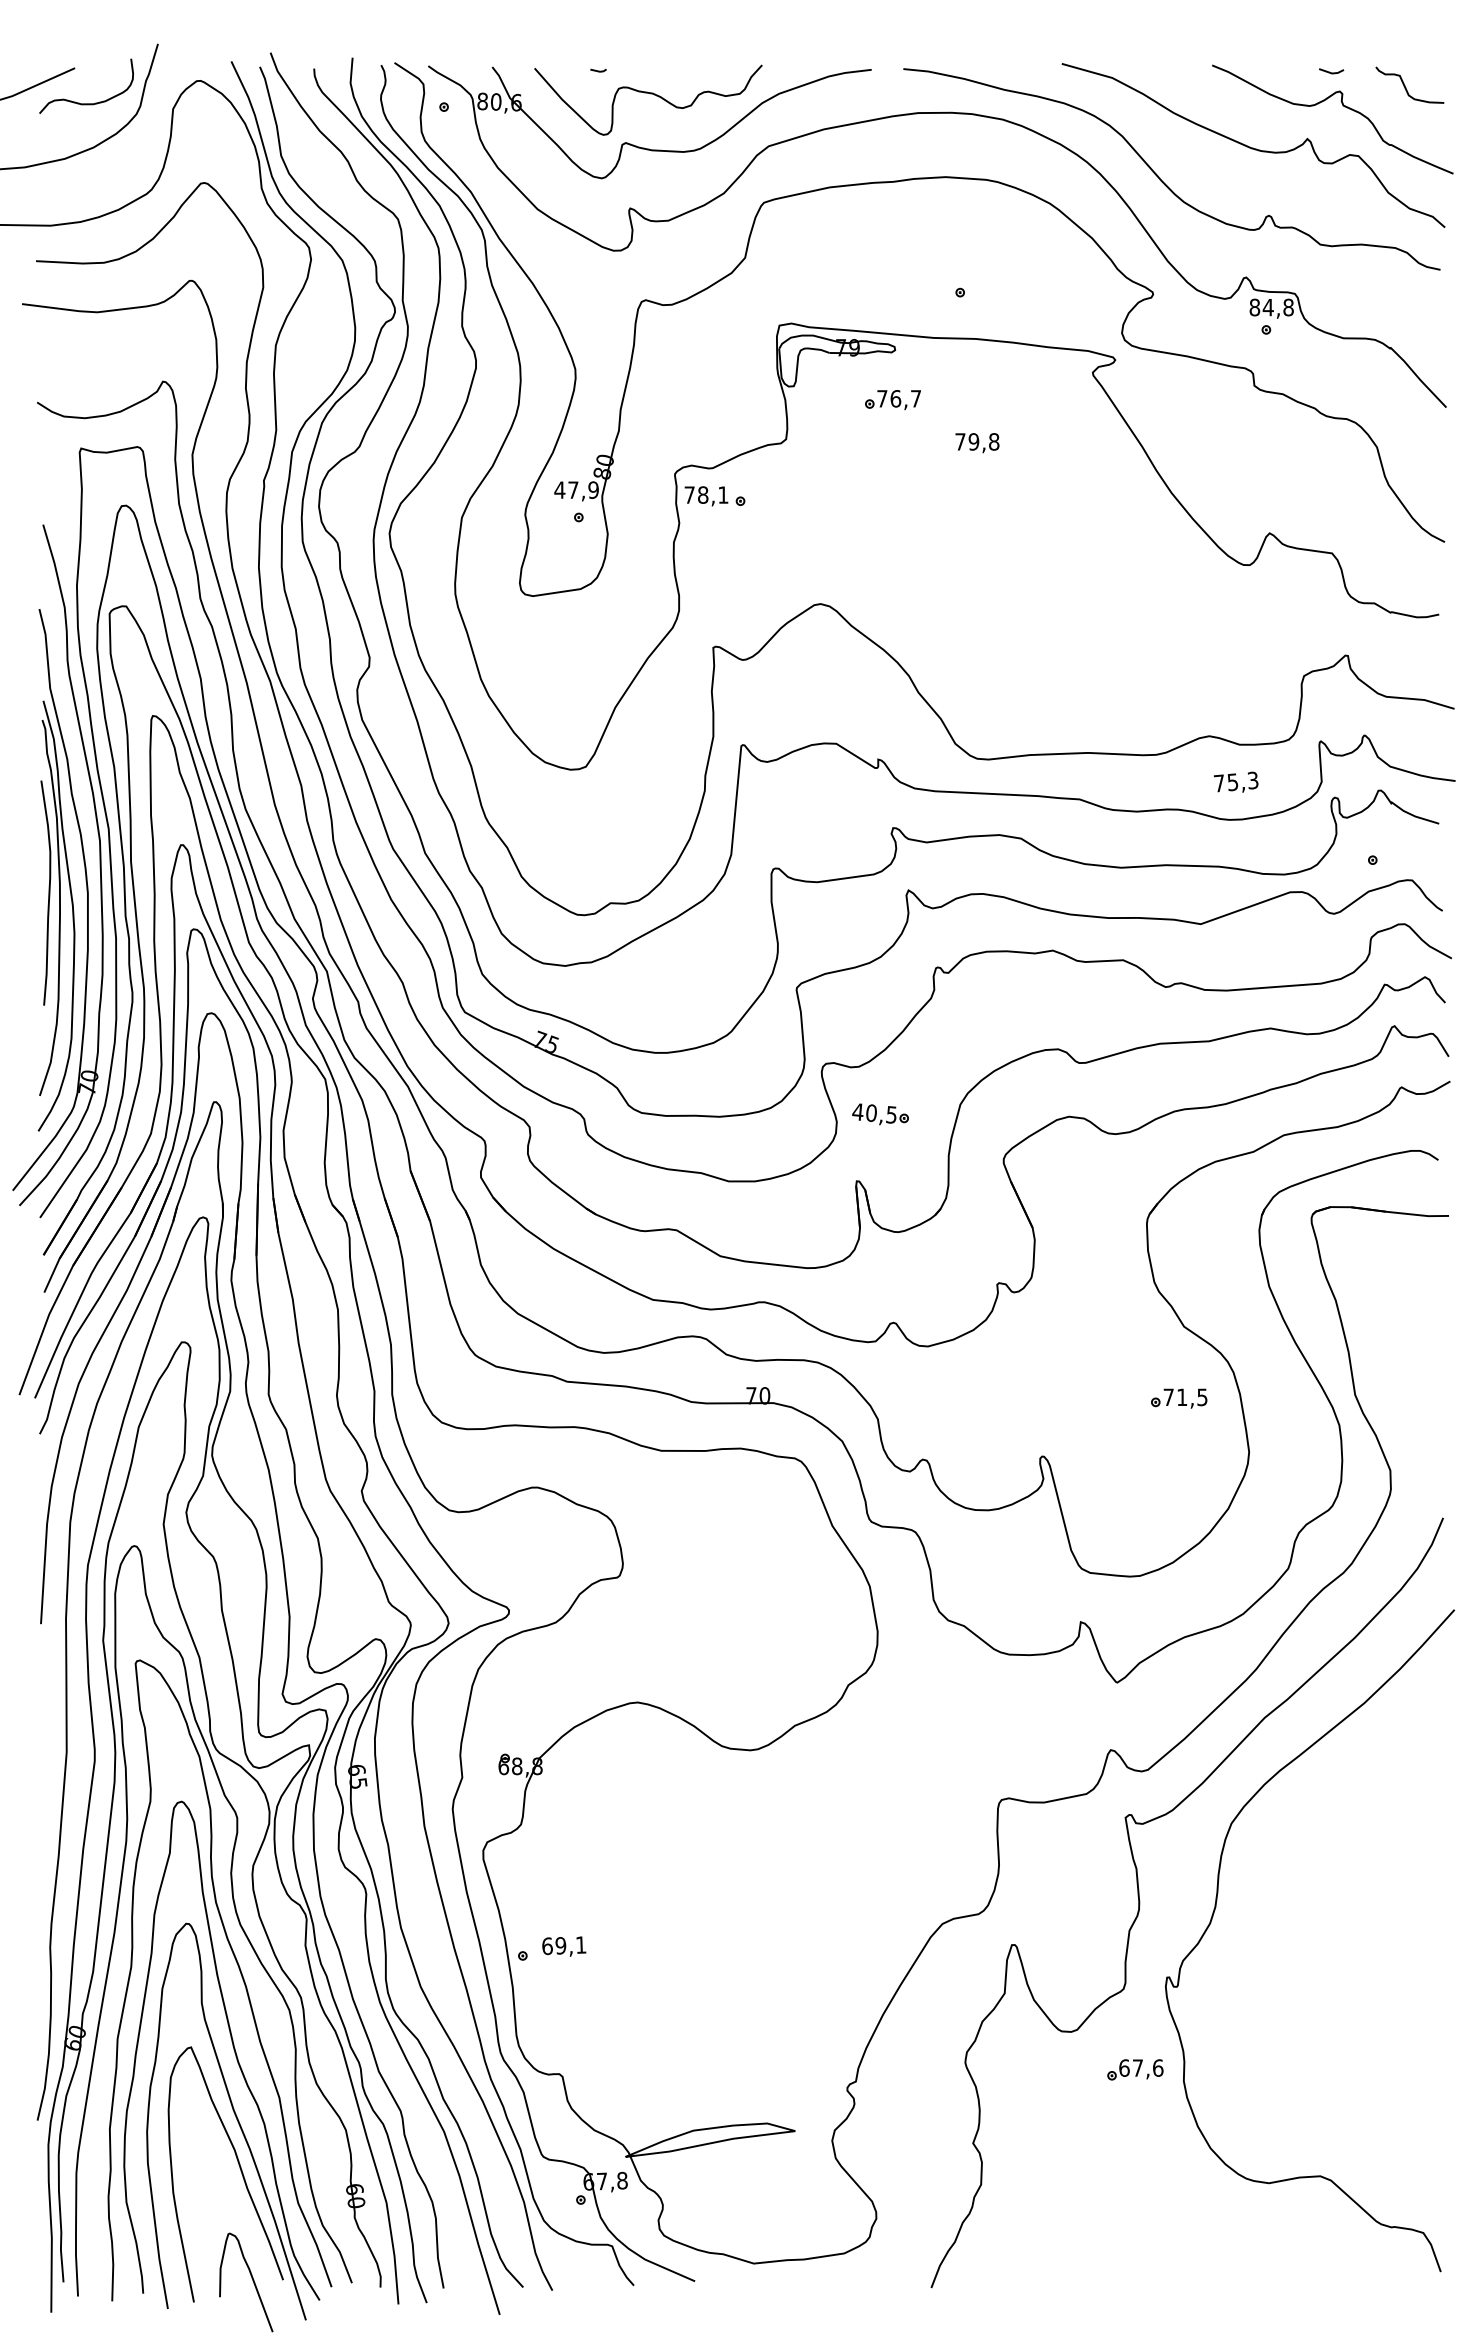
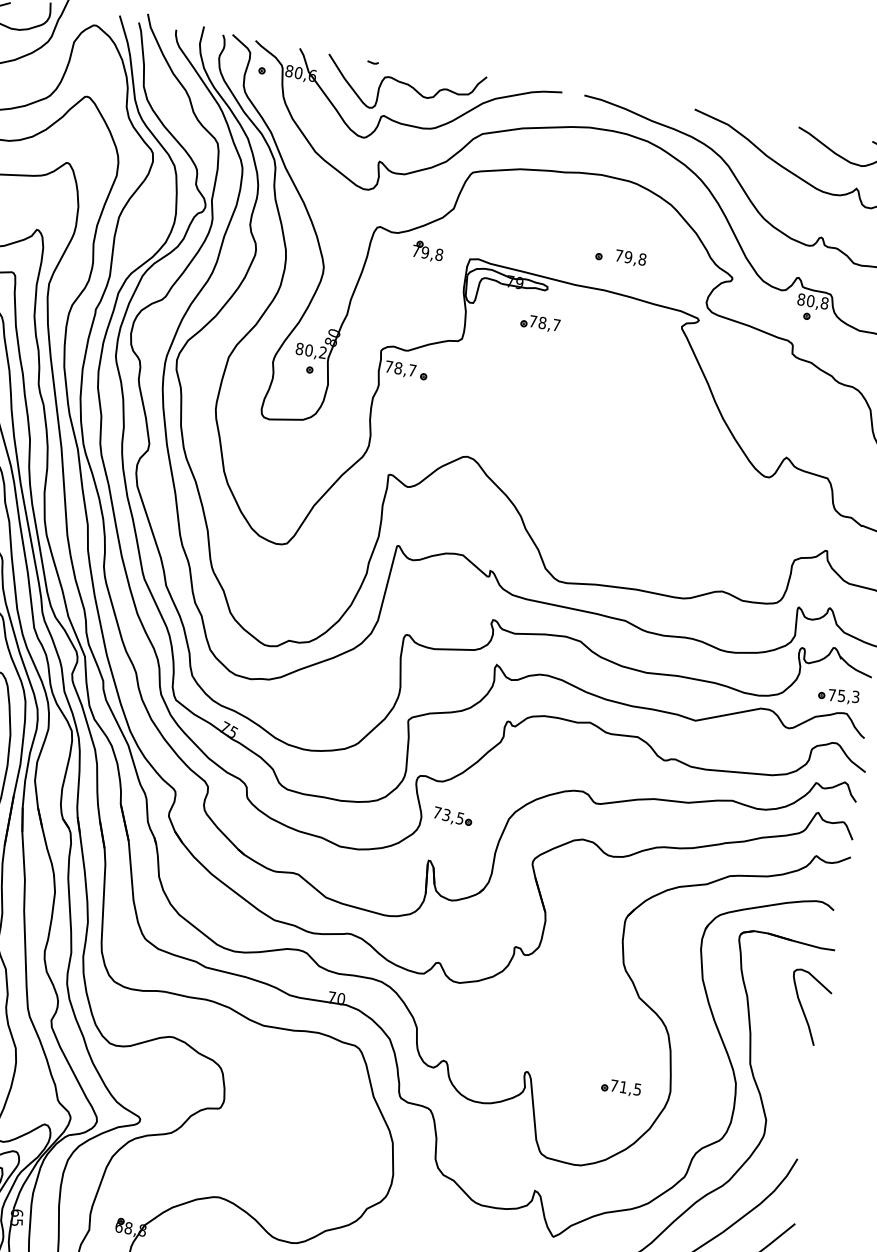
text: (1267, 307) -> (810, 301), 84,8 -> 80,8
part: (718, 323) -> (428, 251), added
text: (895, 398) -> (542, 322), 76,7 -> 78,7
text: (977, 443) -> (630, 258), moved
text: (576, 489) -> (311, 350), 47,9 -> 80,2
text: (723, 494) -> (412, 370), 78,1 -> 78,7
text: (1236, 781) -> (844, 695), moved
text: (864, 1112) -> (441, 813), 40,5 -> 73,5
curve: (1418, 1307) -> (803, 1010), added
part: (1179, 1398) -> (621, 1087), moved

